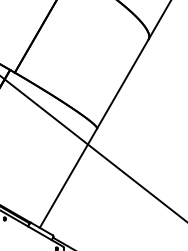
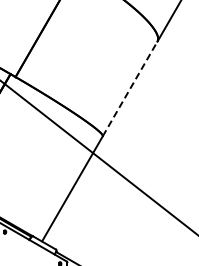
line: (123, 84) -> (130, 89), solid -> dashed

